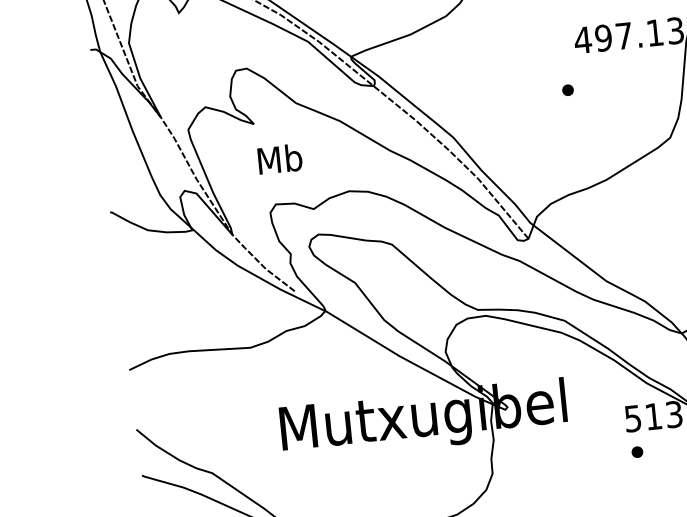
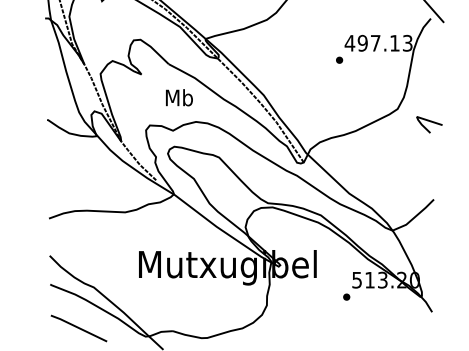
part: (567, 89) -> (339, 59), moved
text: (280, 158) -> (179, 97), moved
part: (636, 451) -> (346, 296), moved

